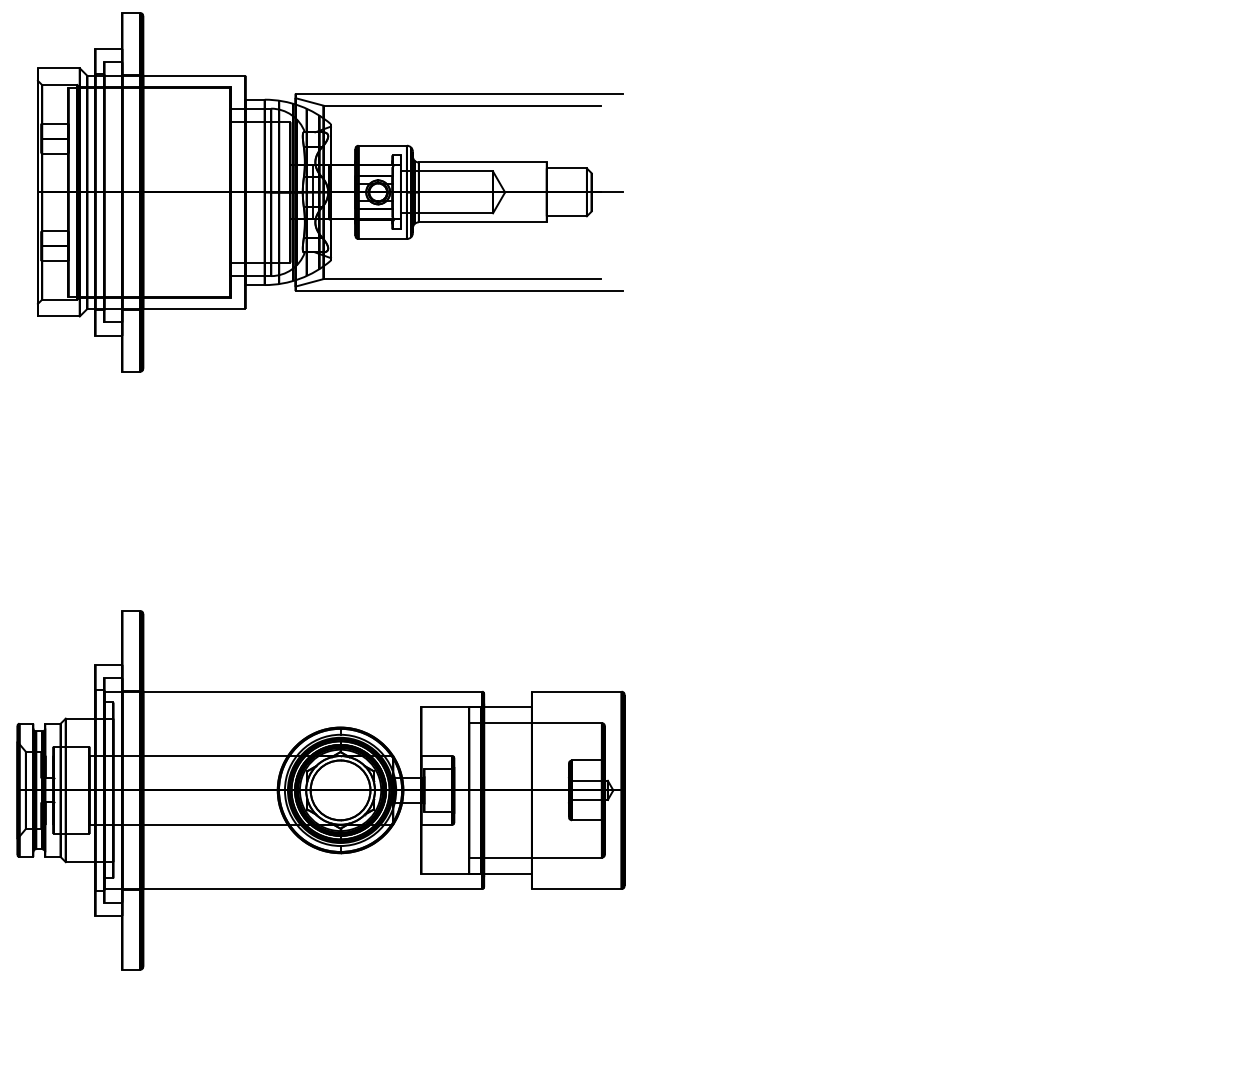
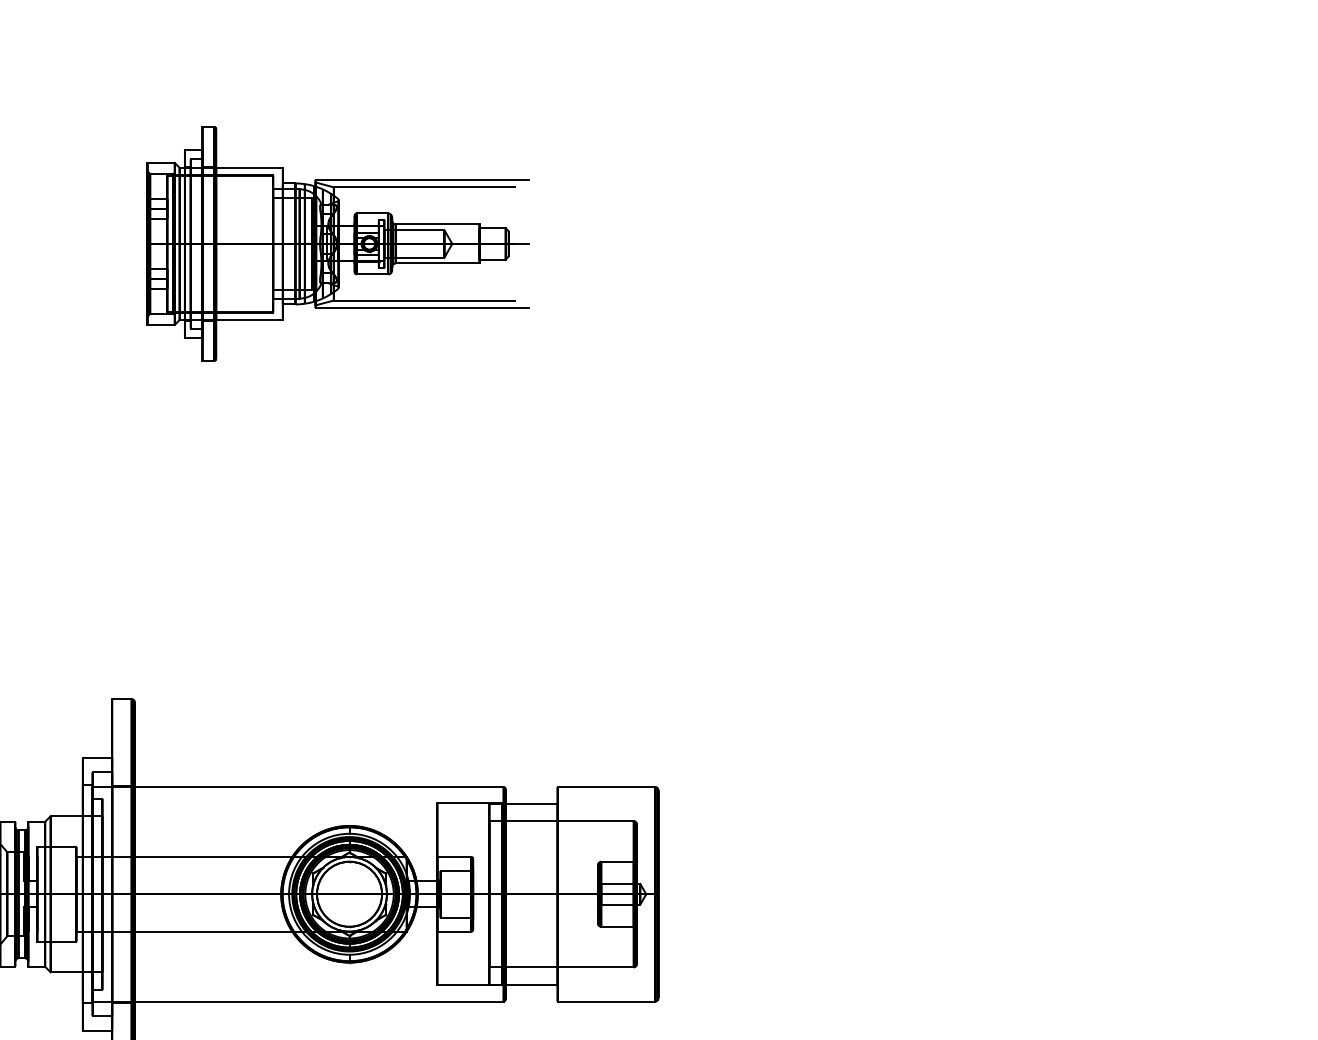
part: (329, 192) -> (337, 244), size x0.6

